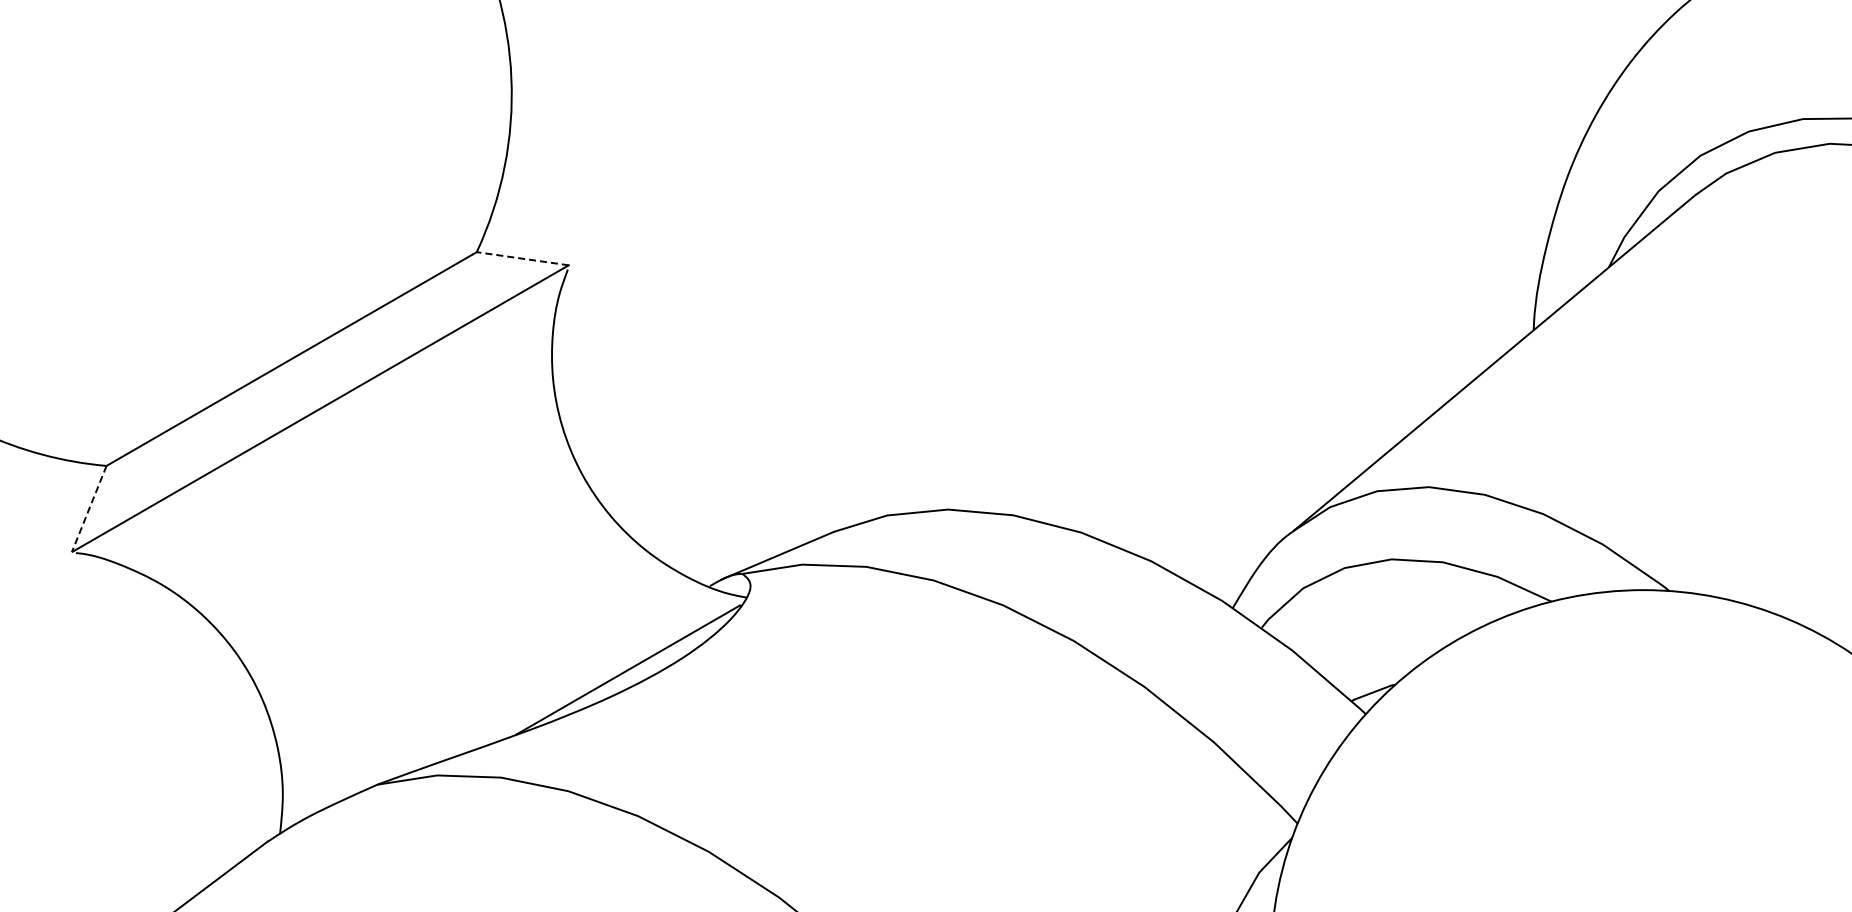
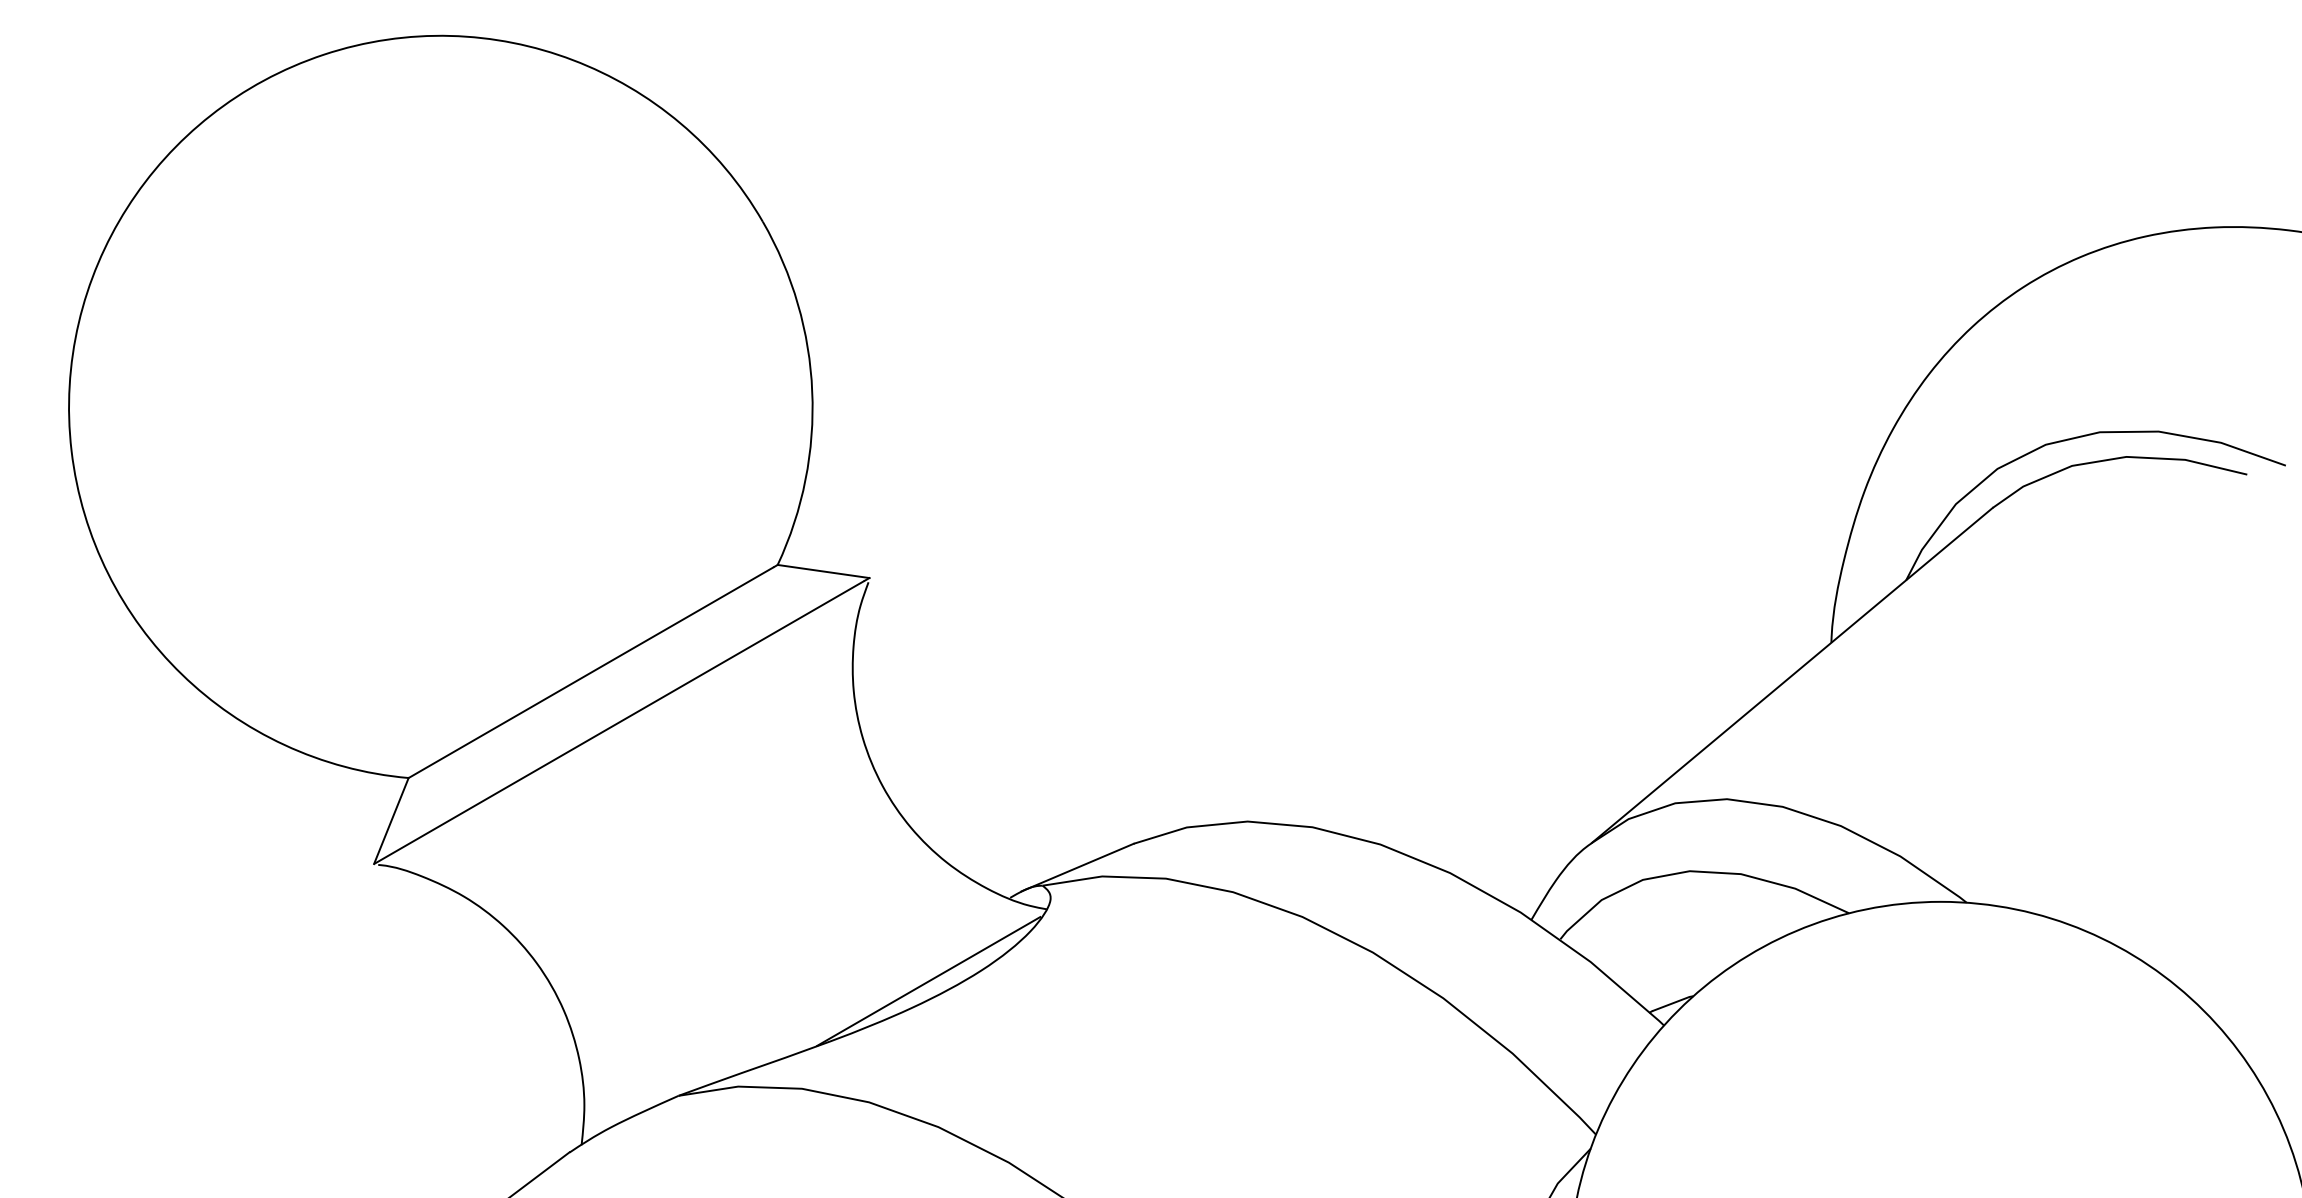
line: (522, 258) -> (823, 571), dashed -> solid
line: (89, 509) -> (391, 821), dashed -> solid

